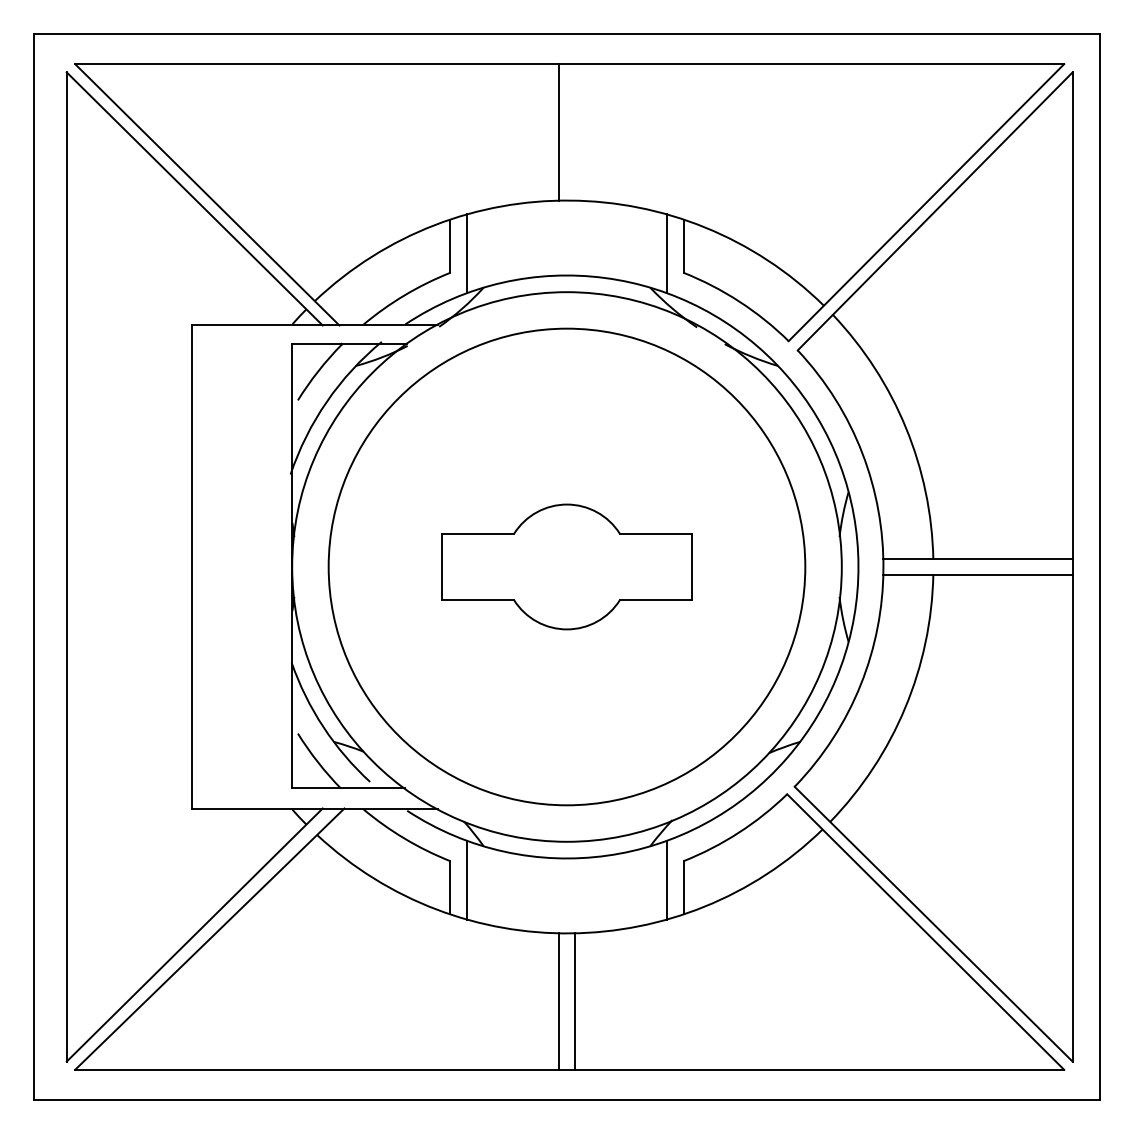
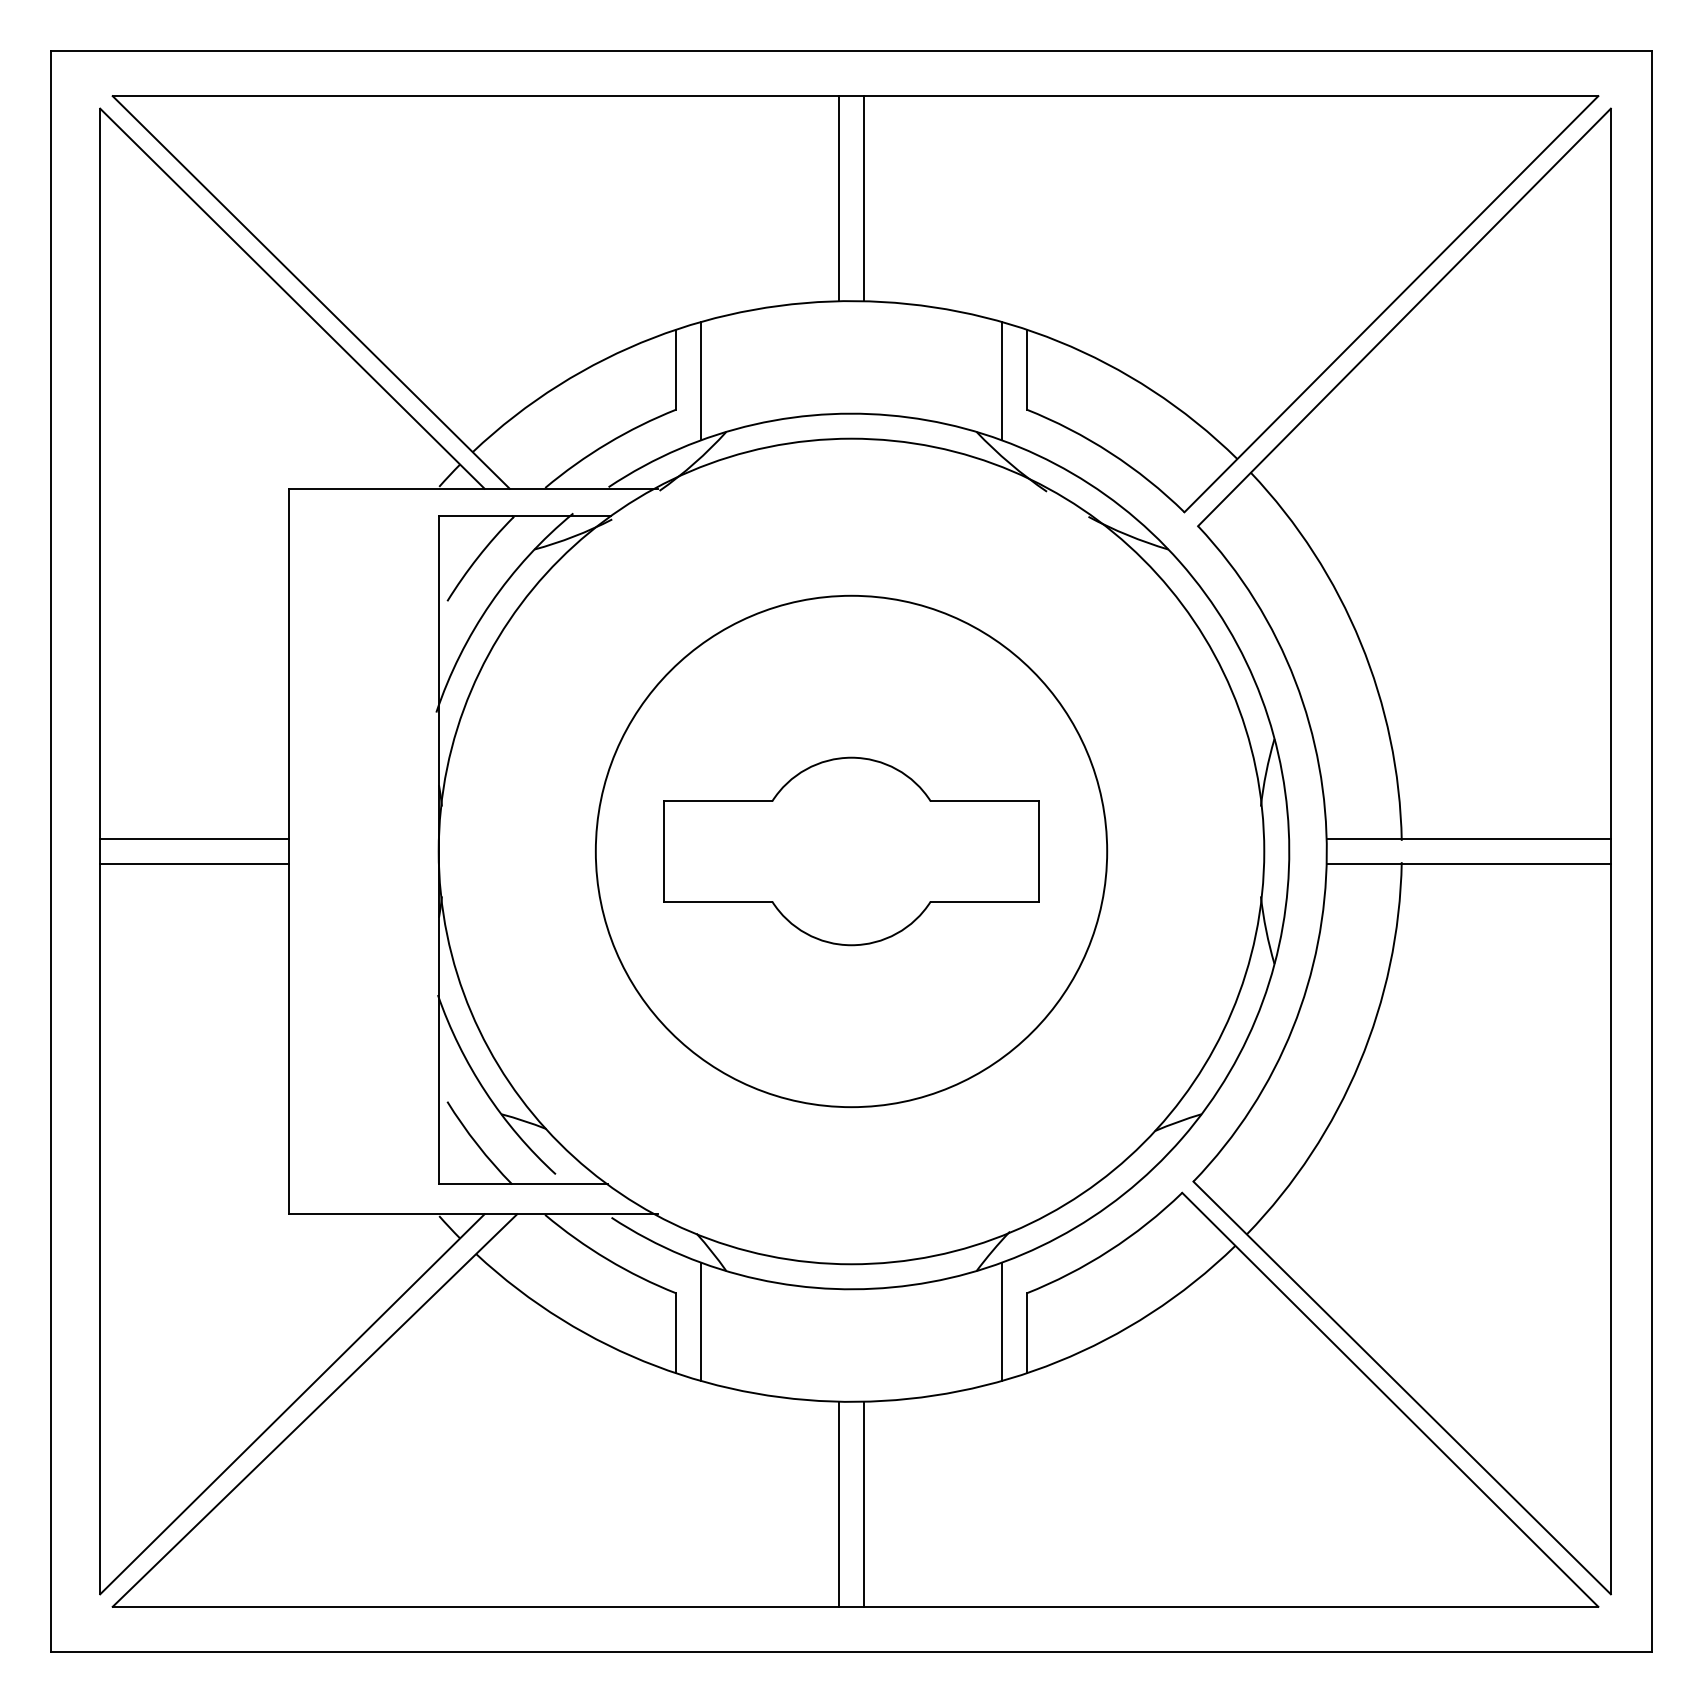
line: (575, 132) -> (864, 198), added
line: (129, 558) -> (194, 838), added
circle: (566, 566) -> (850, 850), size x0.71
line: (129, 575) -> (194, 864), added

